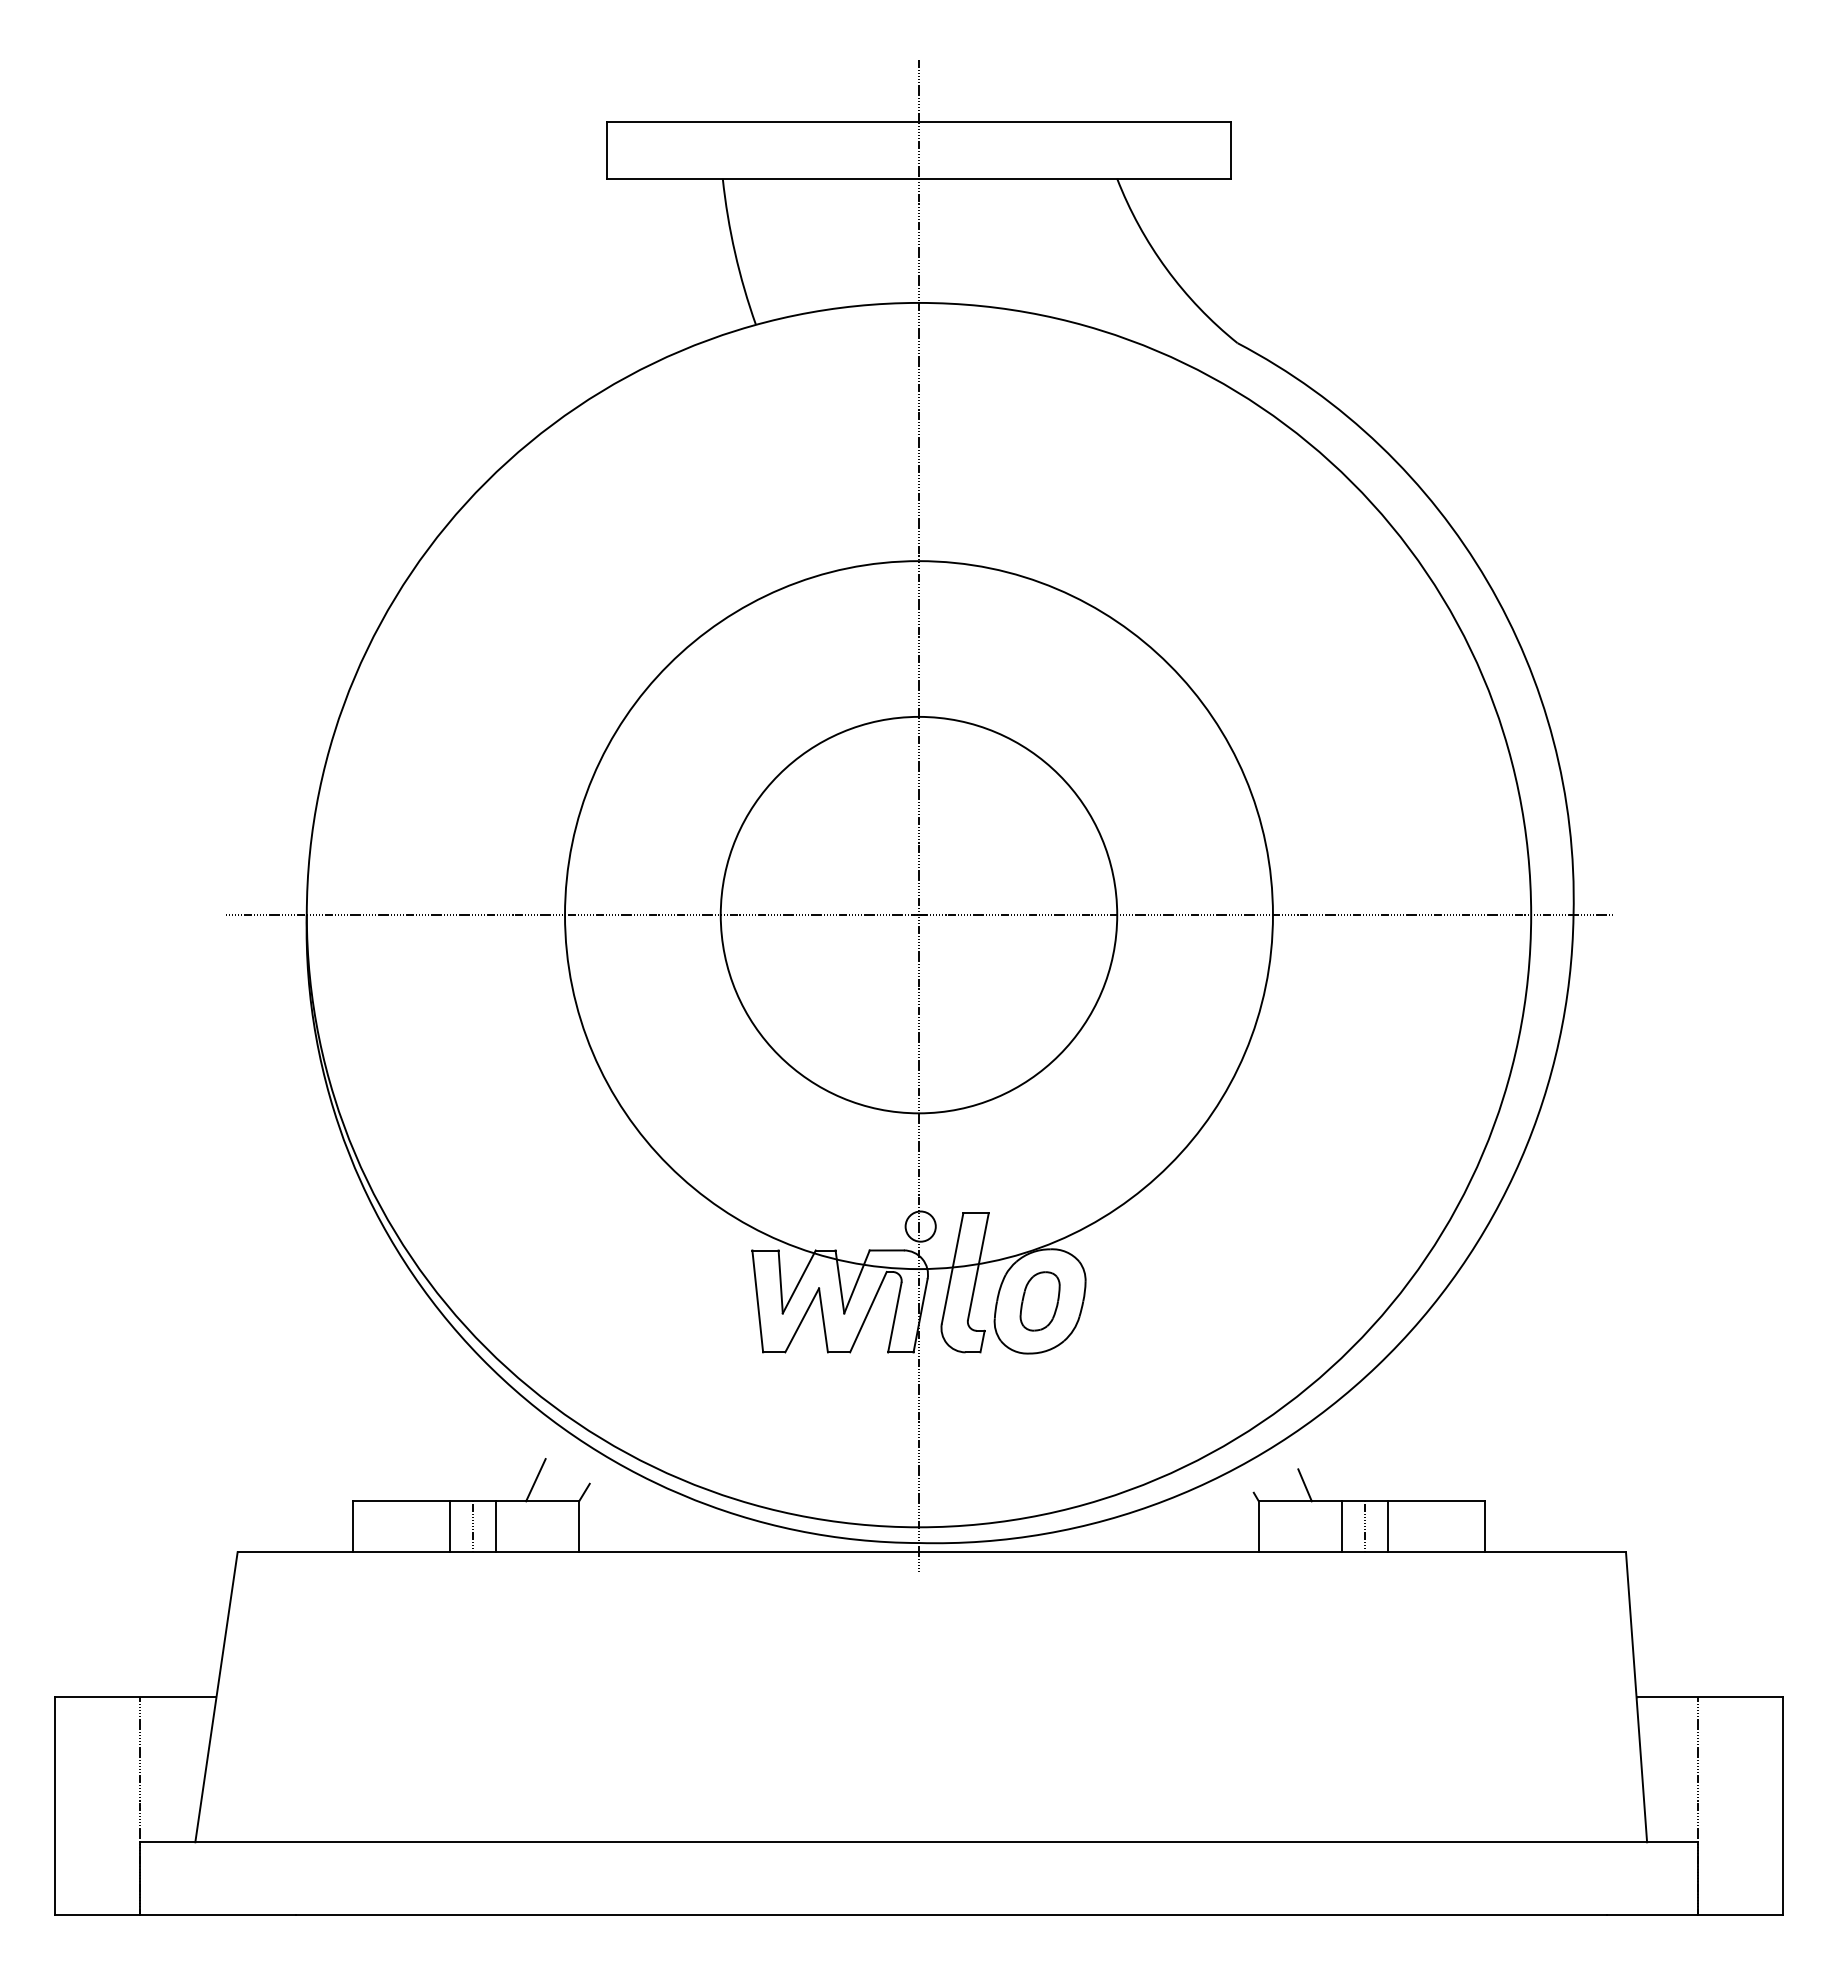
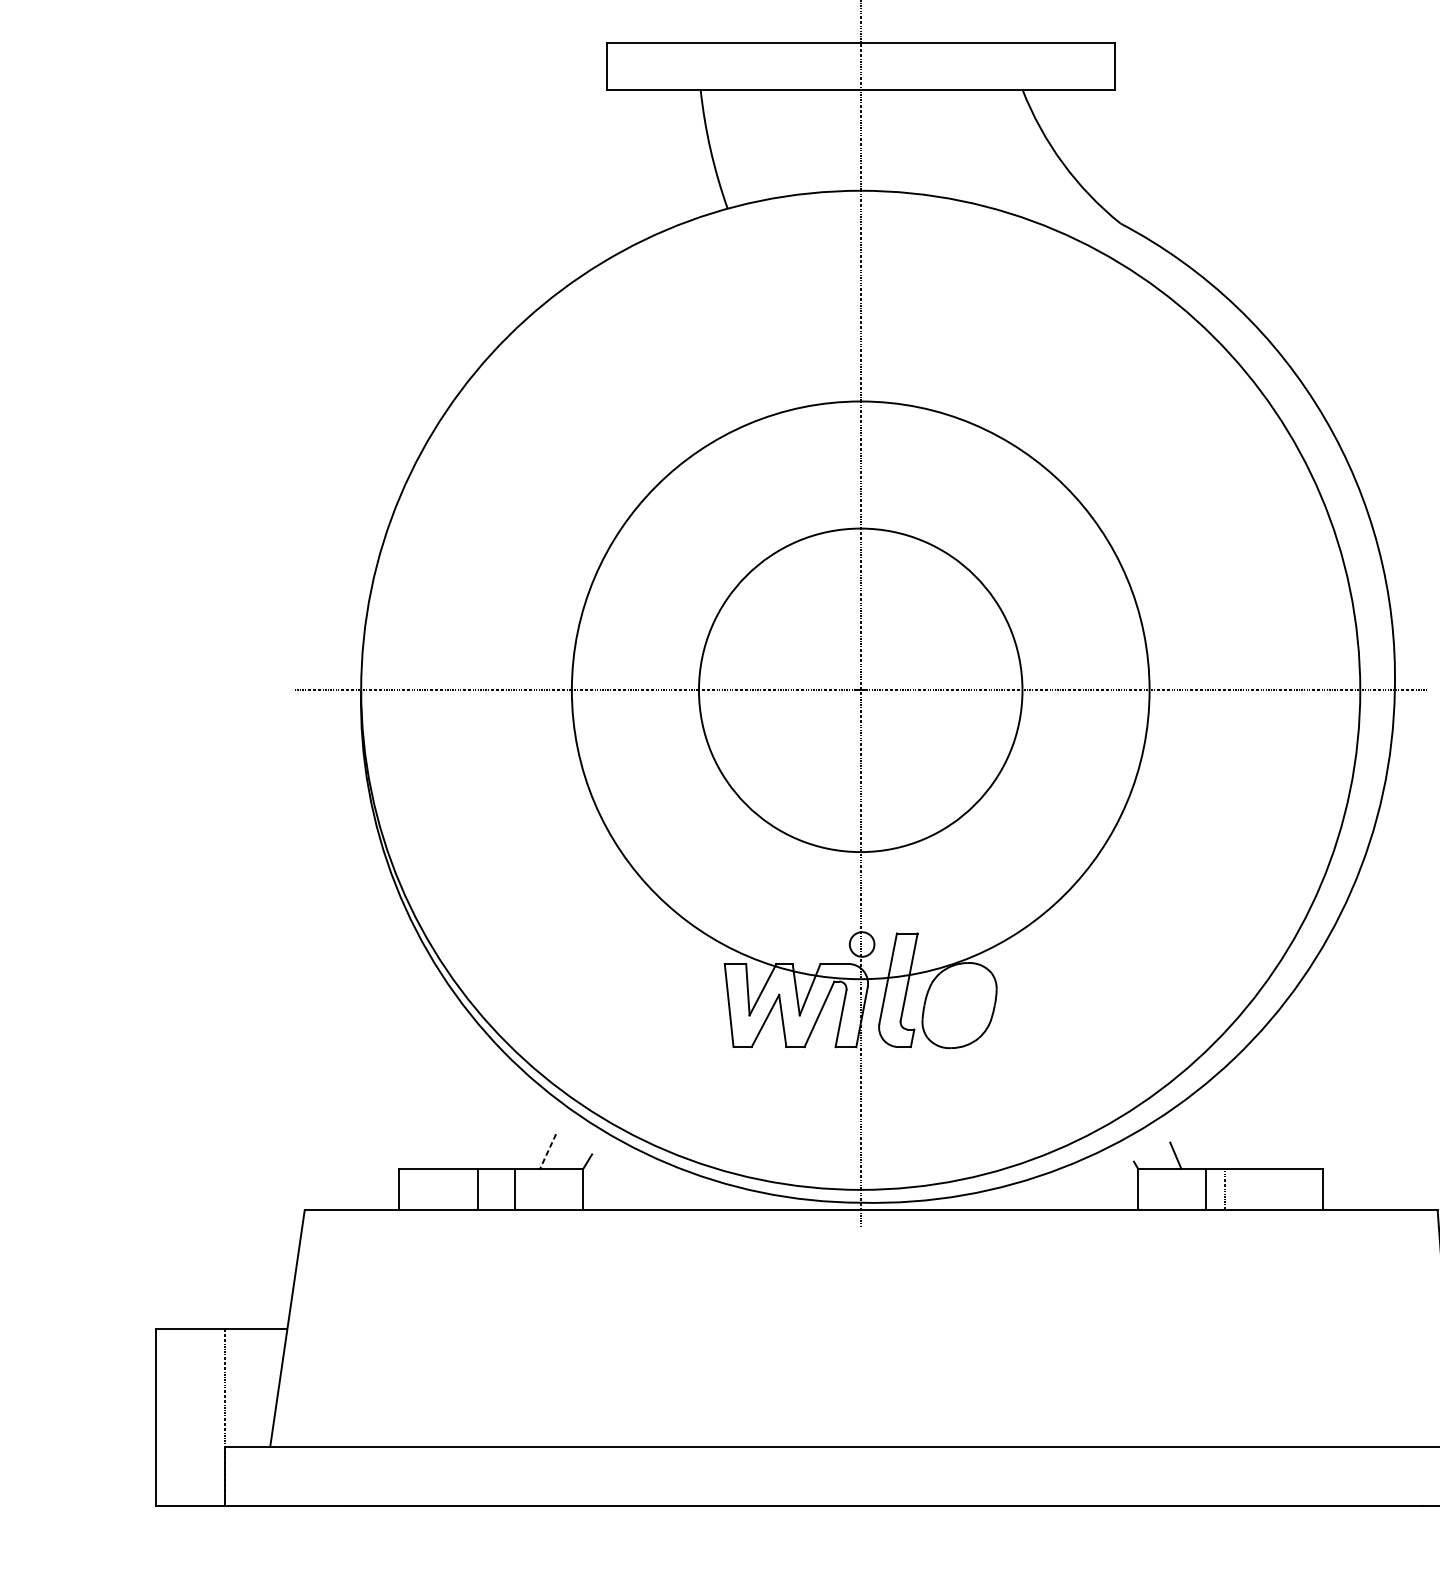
part: (1039, 1301) -> (959, 1005), removed
line: (535, 1480) -> (547, 1151), solid -> dashed
line: (472, 1526) -> (496, 1189), removed
line: (1387, 1526) -> (1243, 1189), removed

